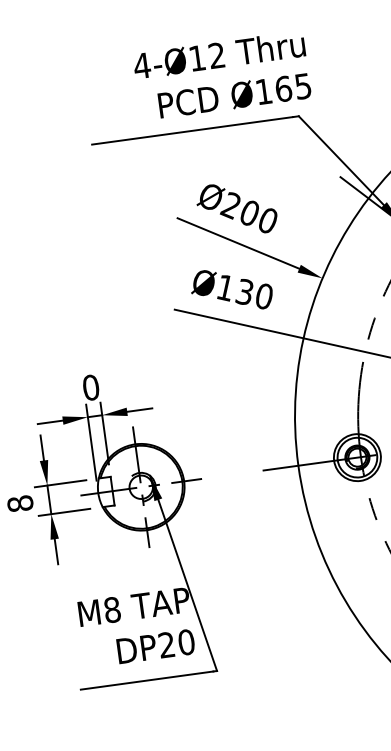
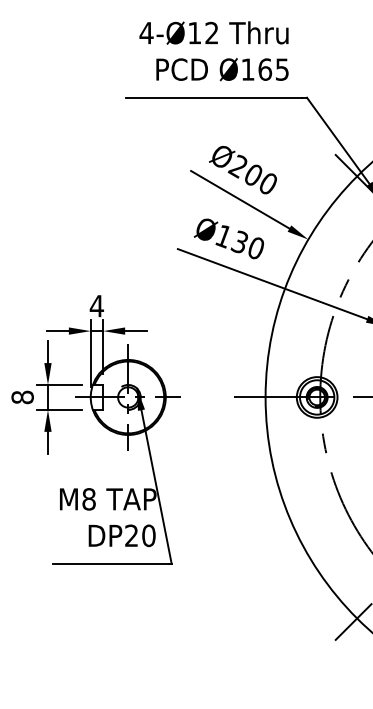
text: (221, 76) -> (213, 51), moved
text: (90, 387) -> (96, 305), 0 -> 4

